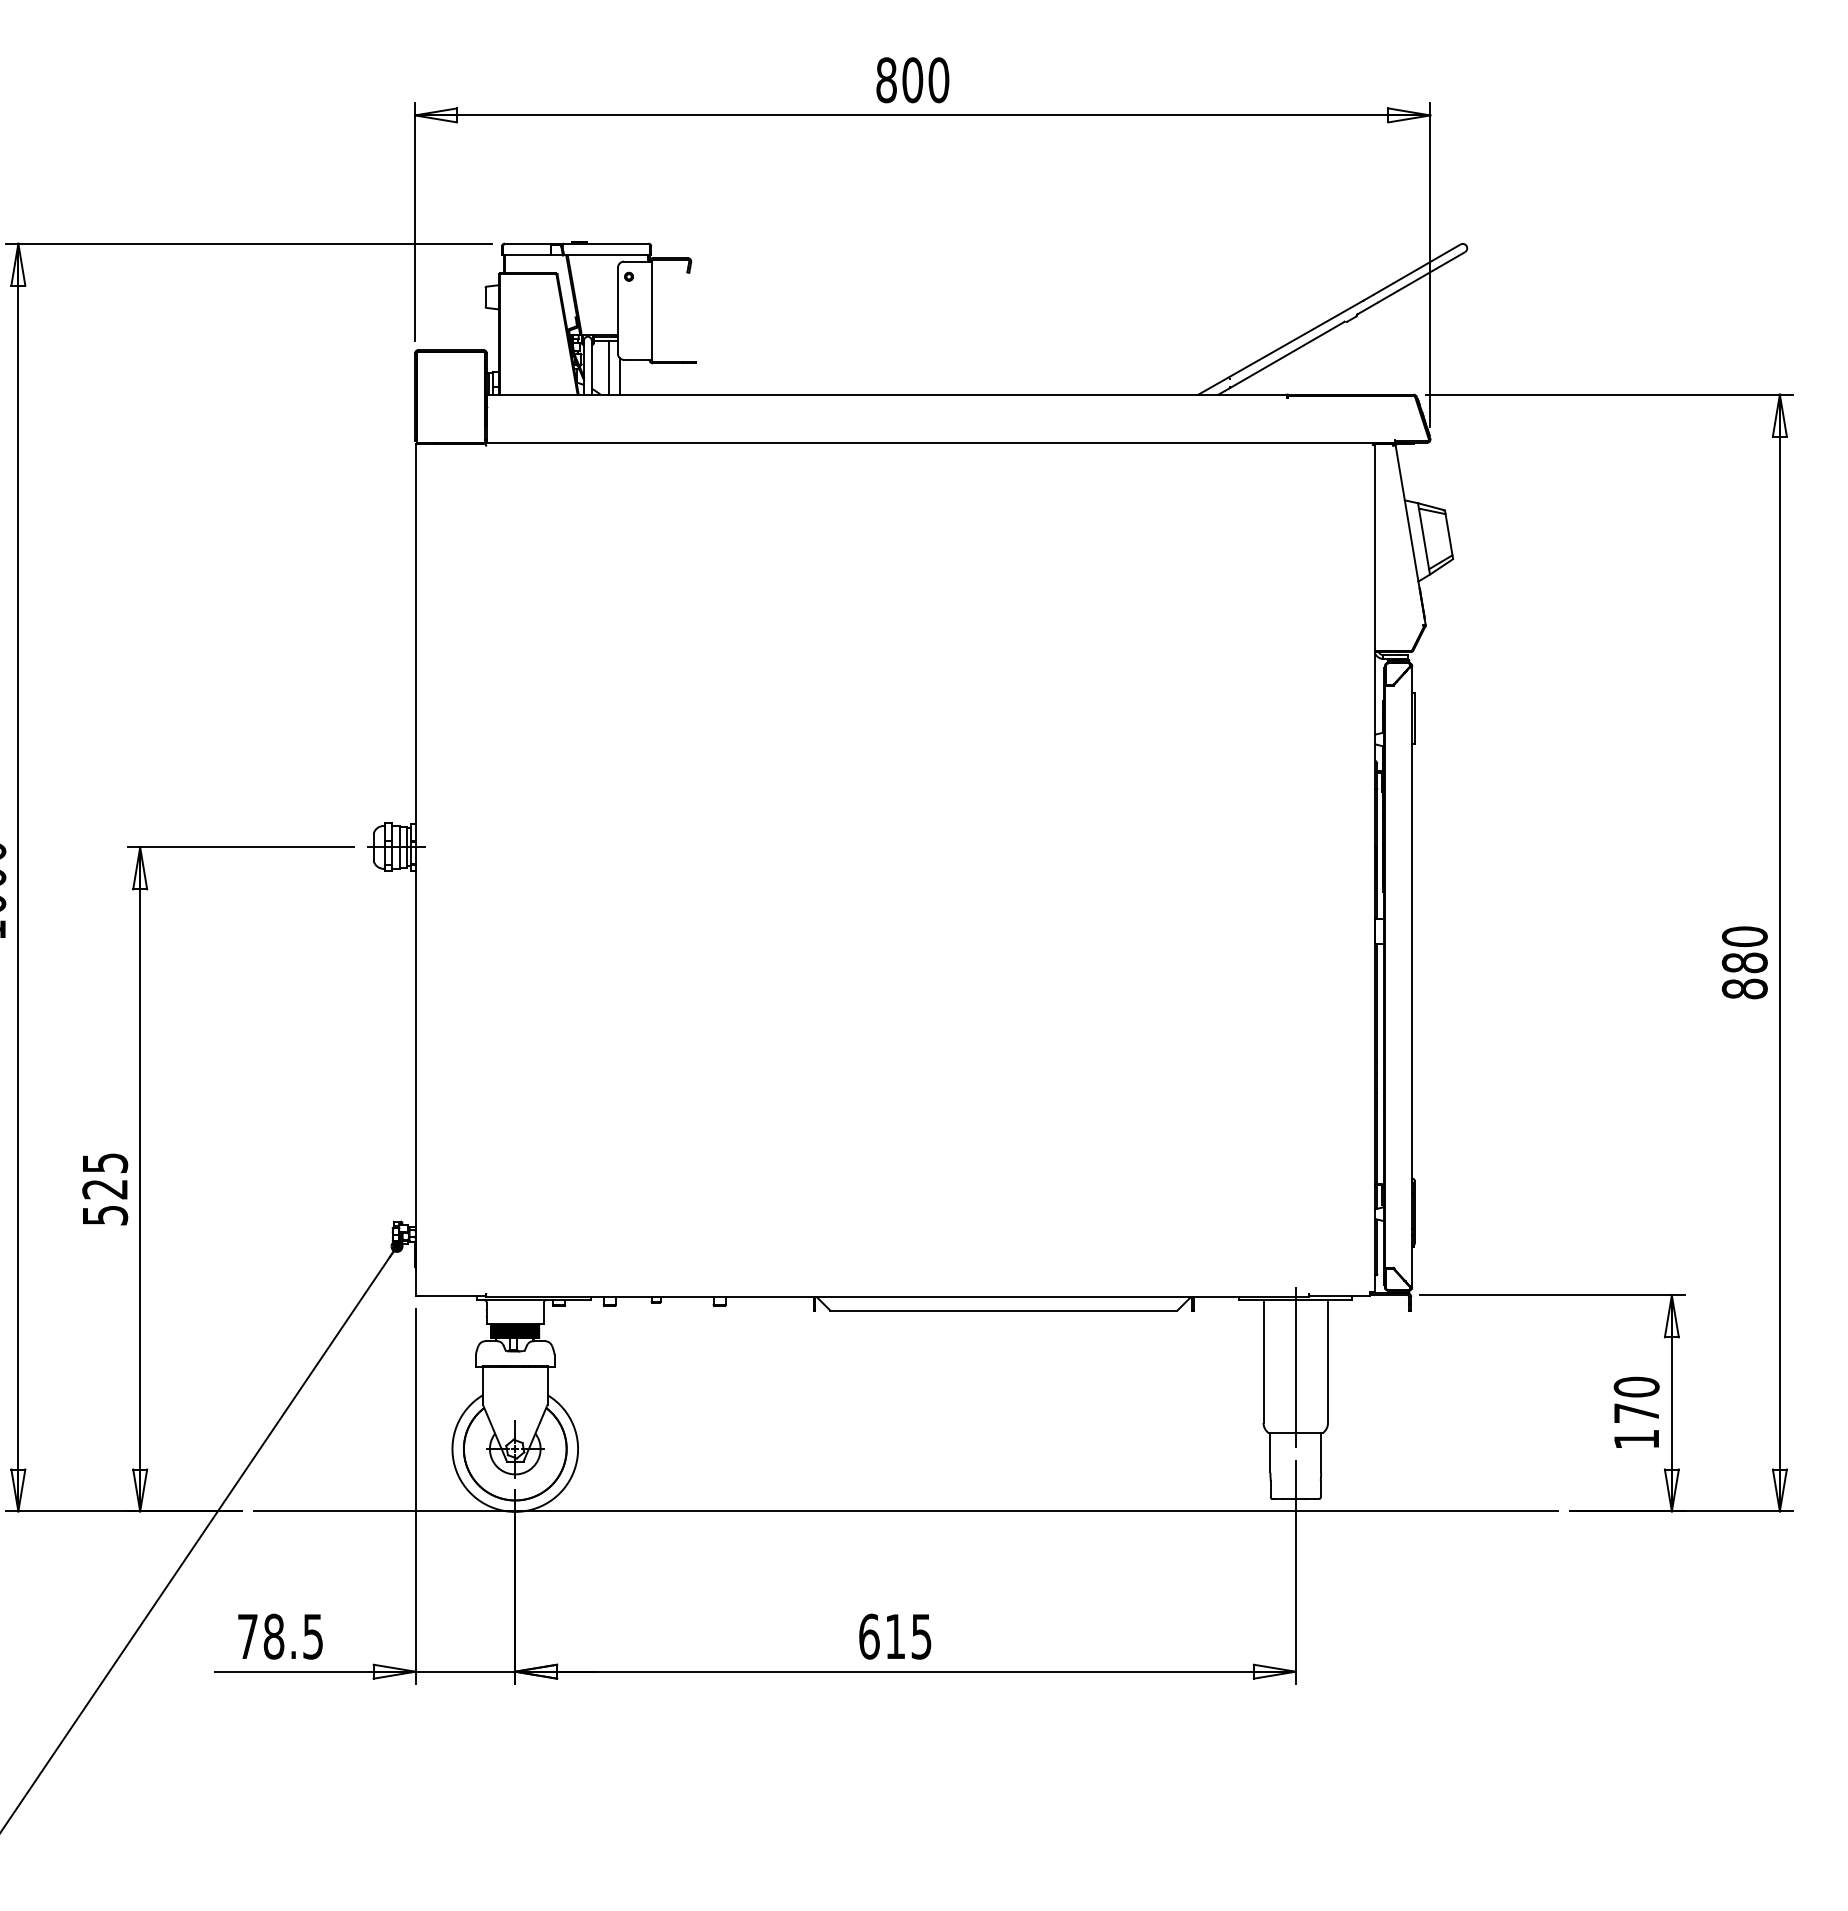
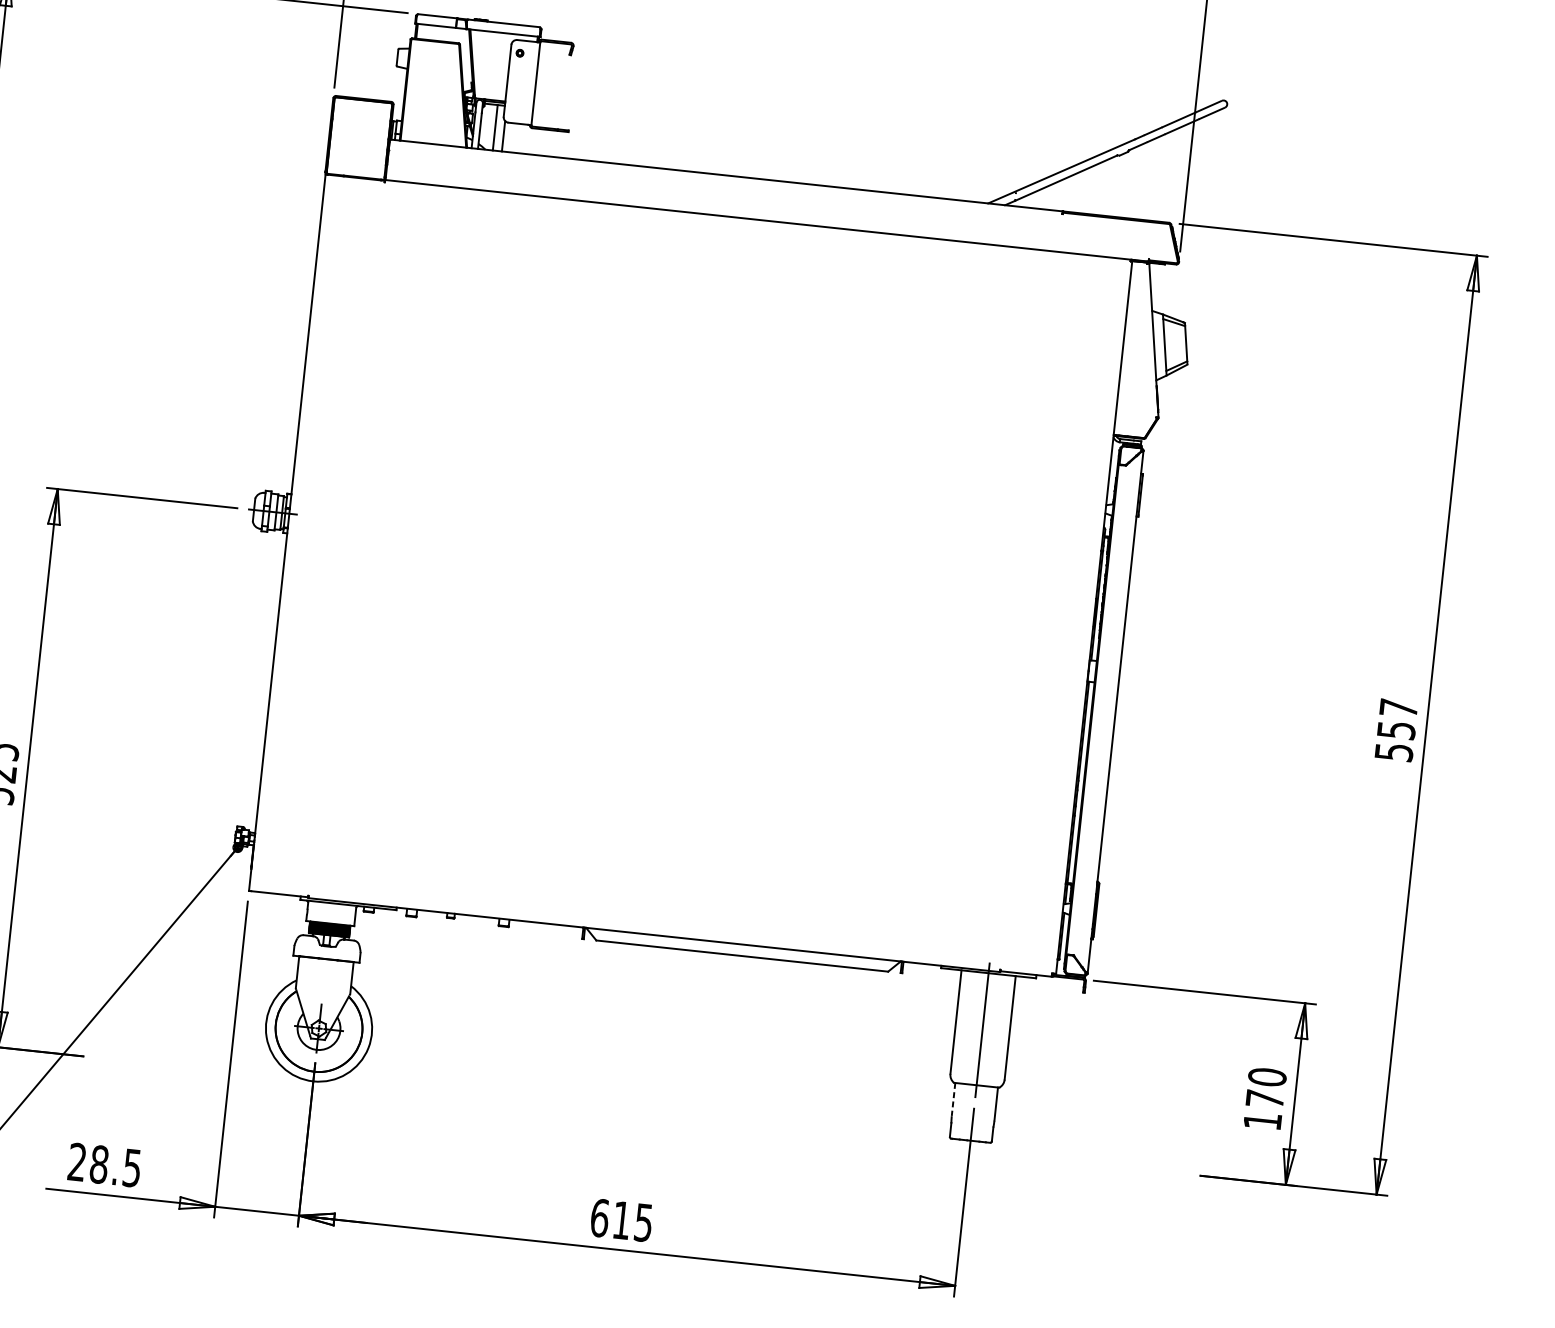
text: (1744, 962) -> (1396, 729), 880 -> 557
line: (1270, 1452) -> (953, 1099), solid -> dashed
line: (905, 1511) -> (641, 1116), removed
text: (247, 1635) -> (77, 1161), 78.5 -> 28.5

